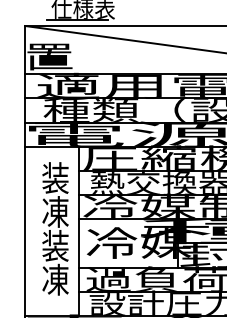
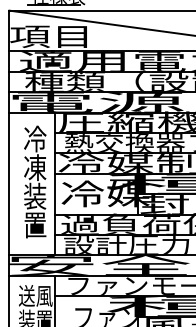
text: (71, 56) -> (48, 36), 置 -> 項目
text: (55, 177) -> (35, 138), 装 -> 冷
text: (55, 279) -> (35, 224), 凍 -> 置

